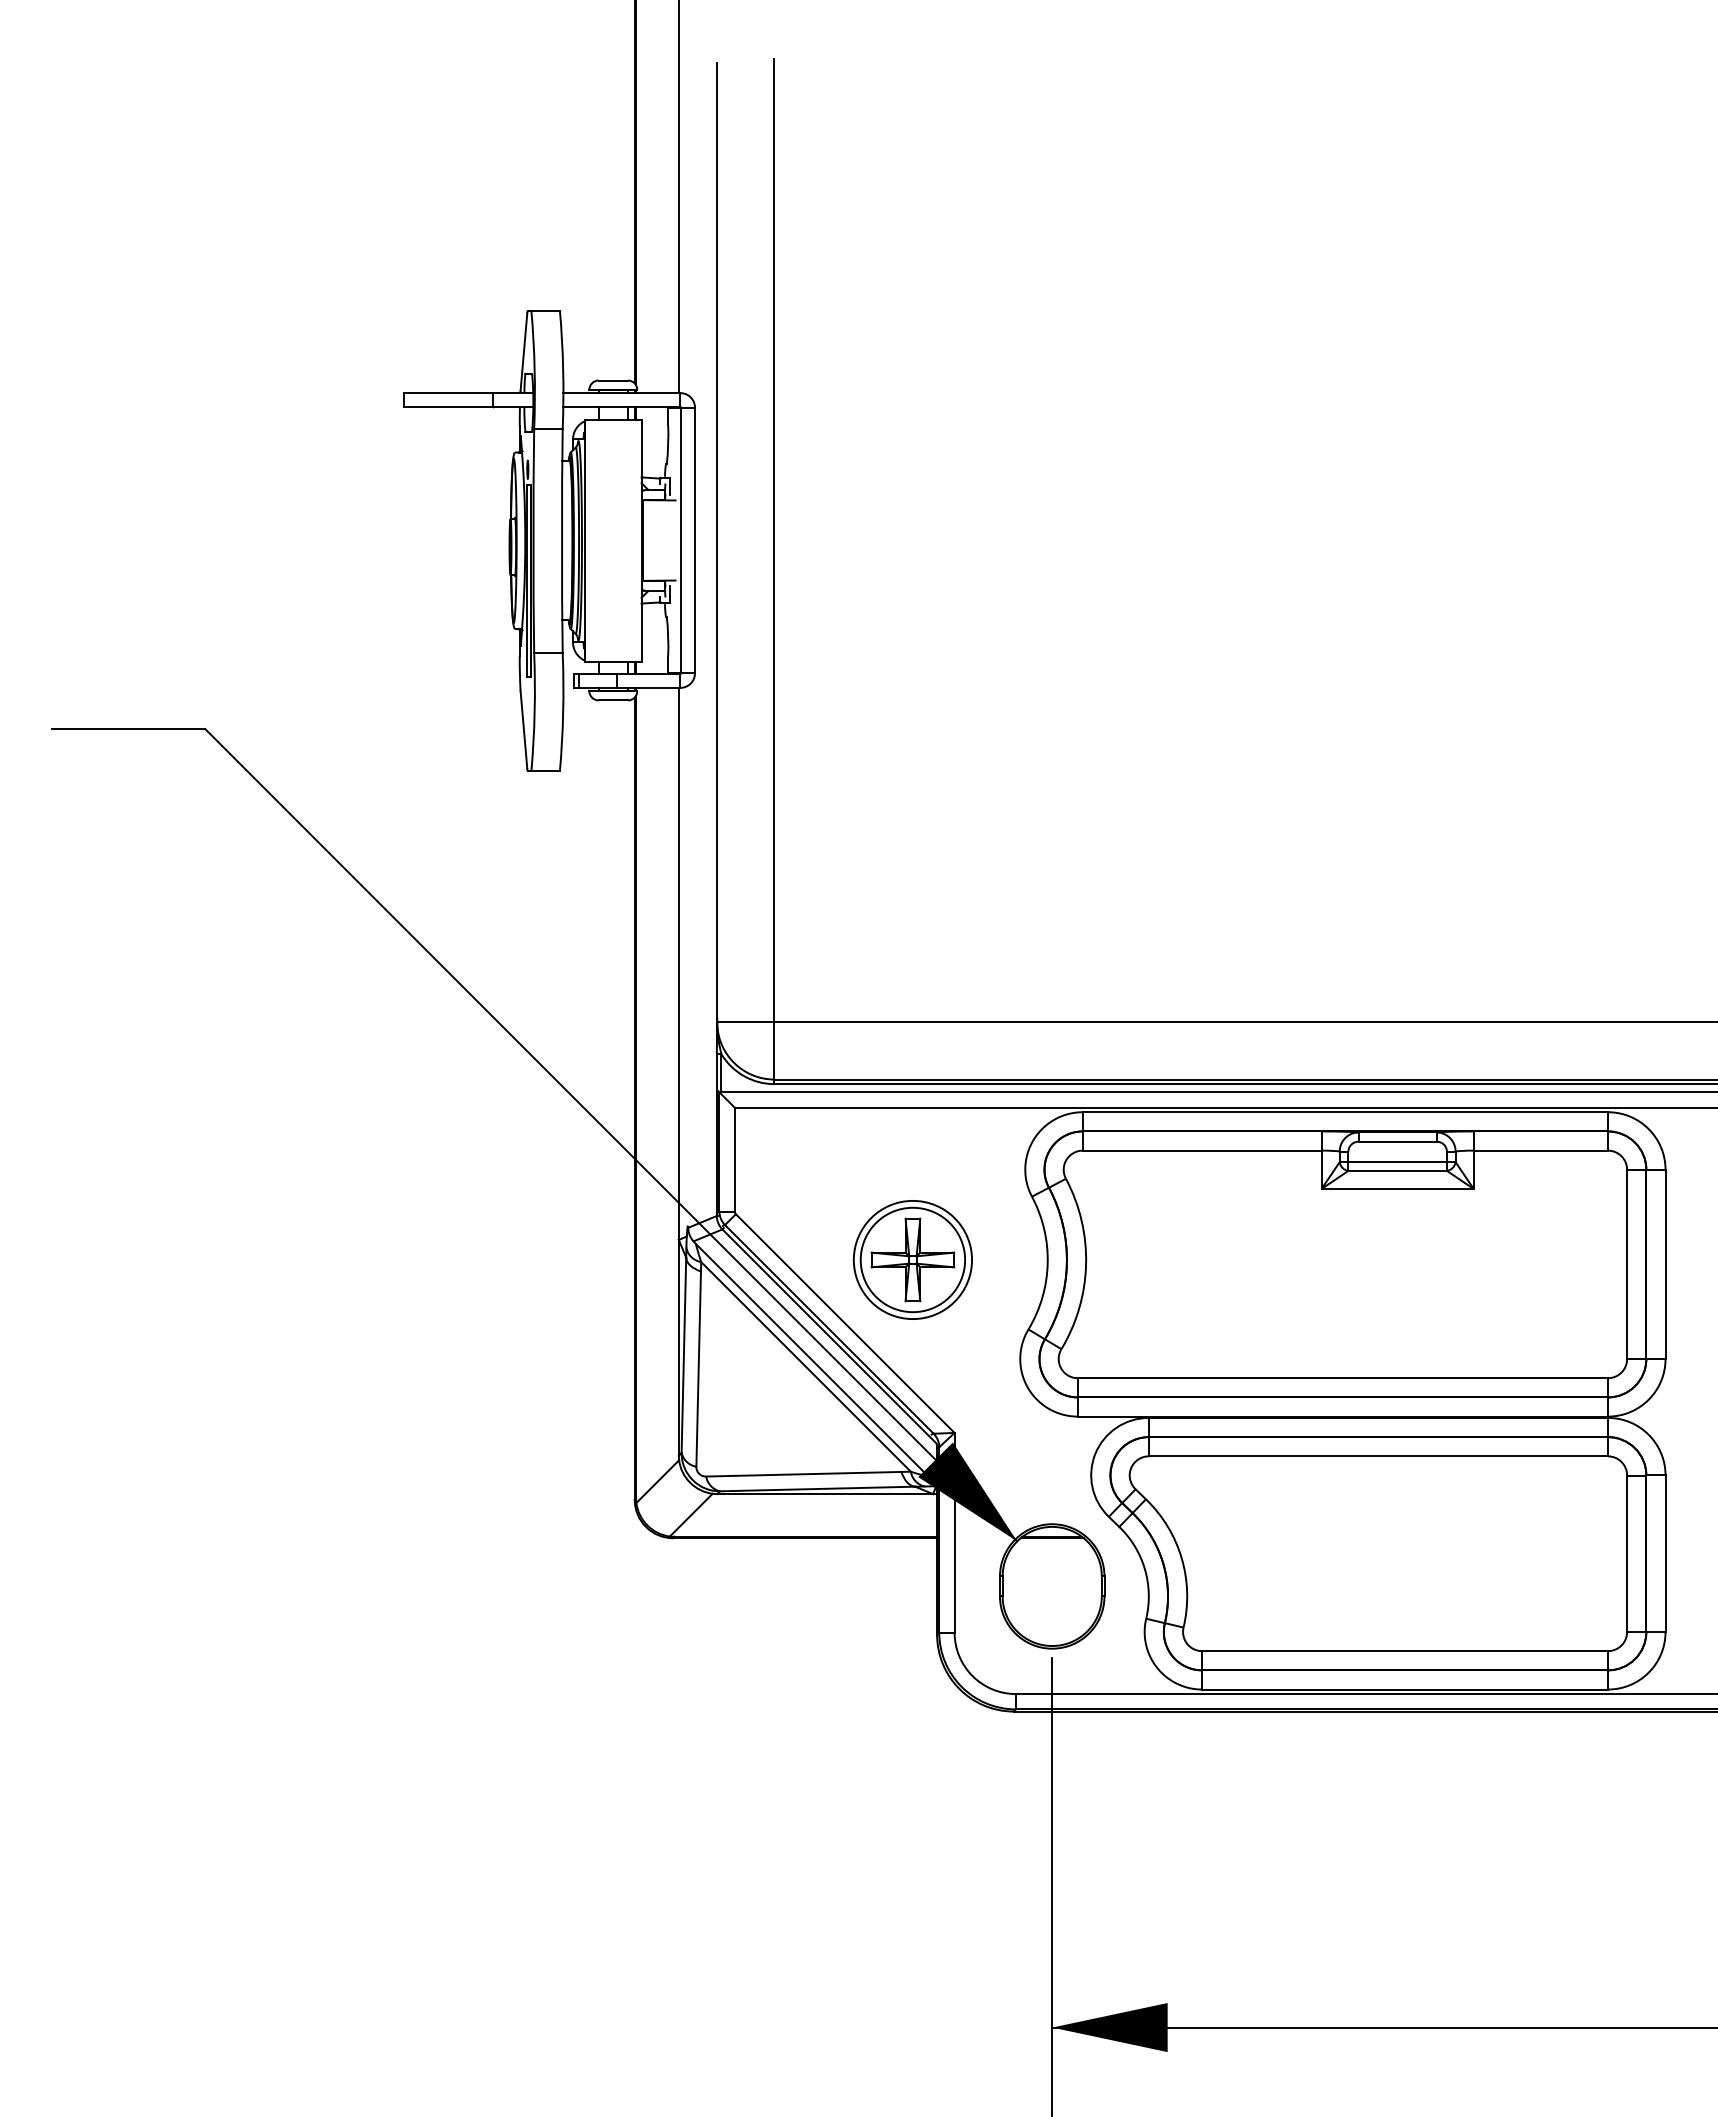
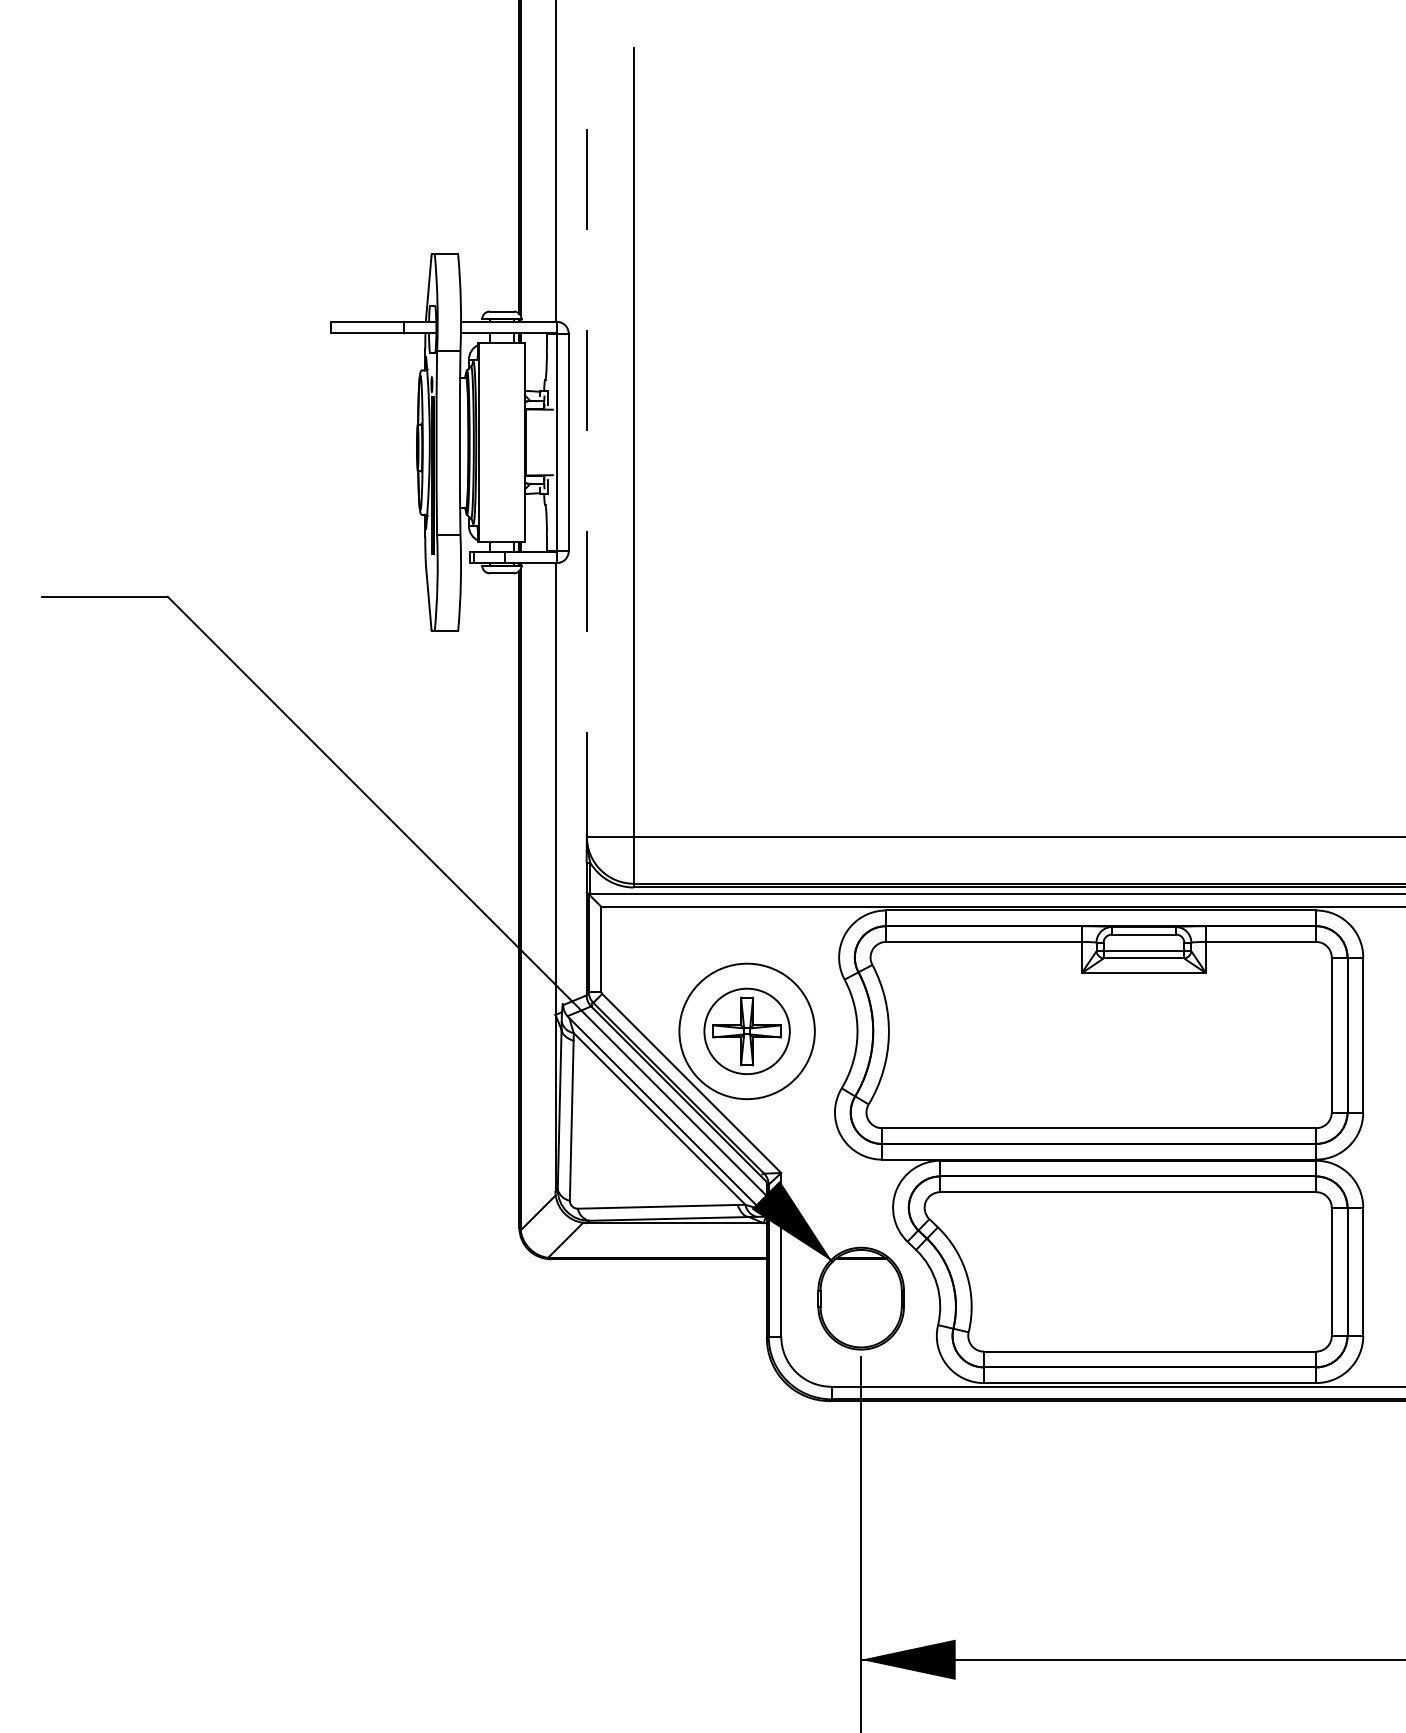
line: (717, 540) -> (587, 442), solid -> dashed
circle: (912, 1259) -> (746, 1031), size x1.4

